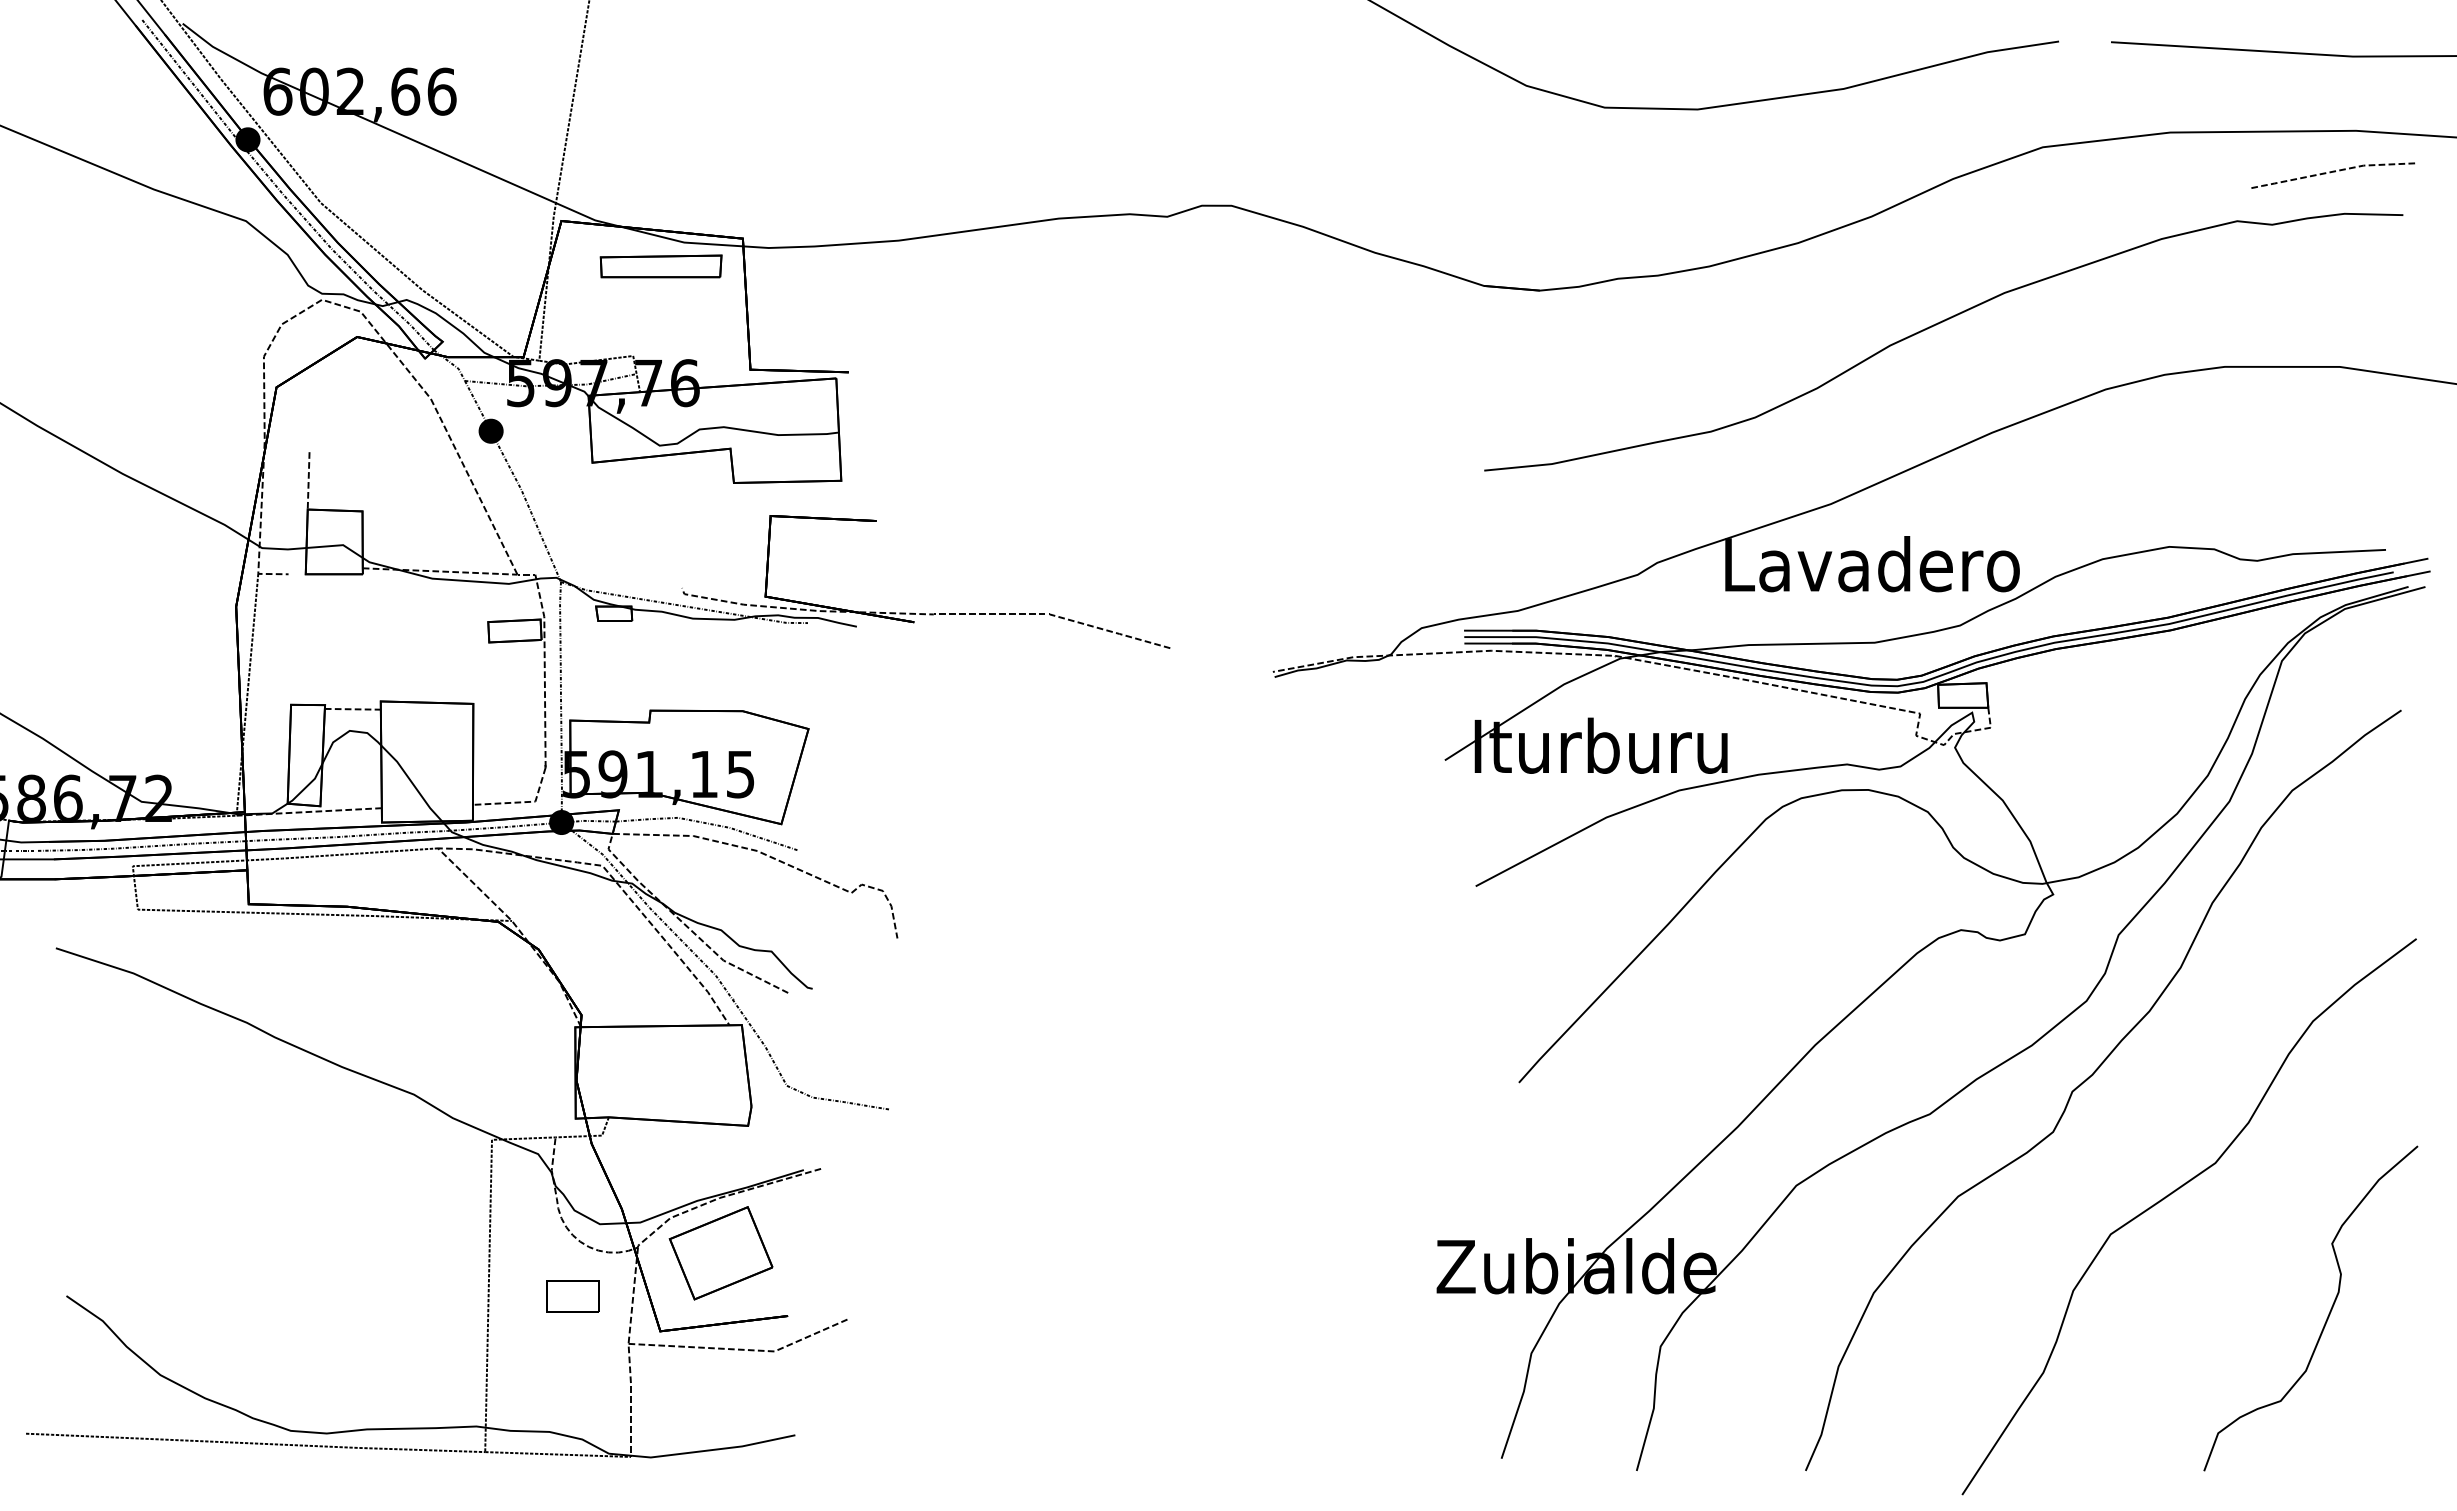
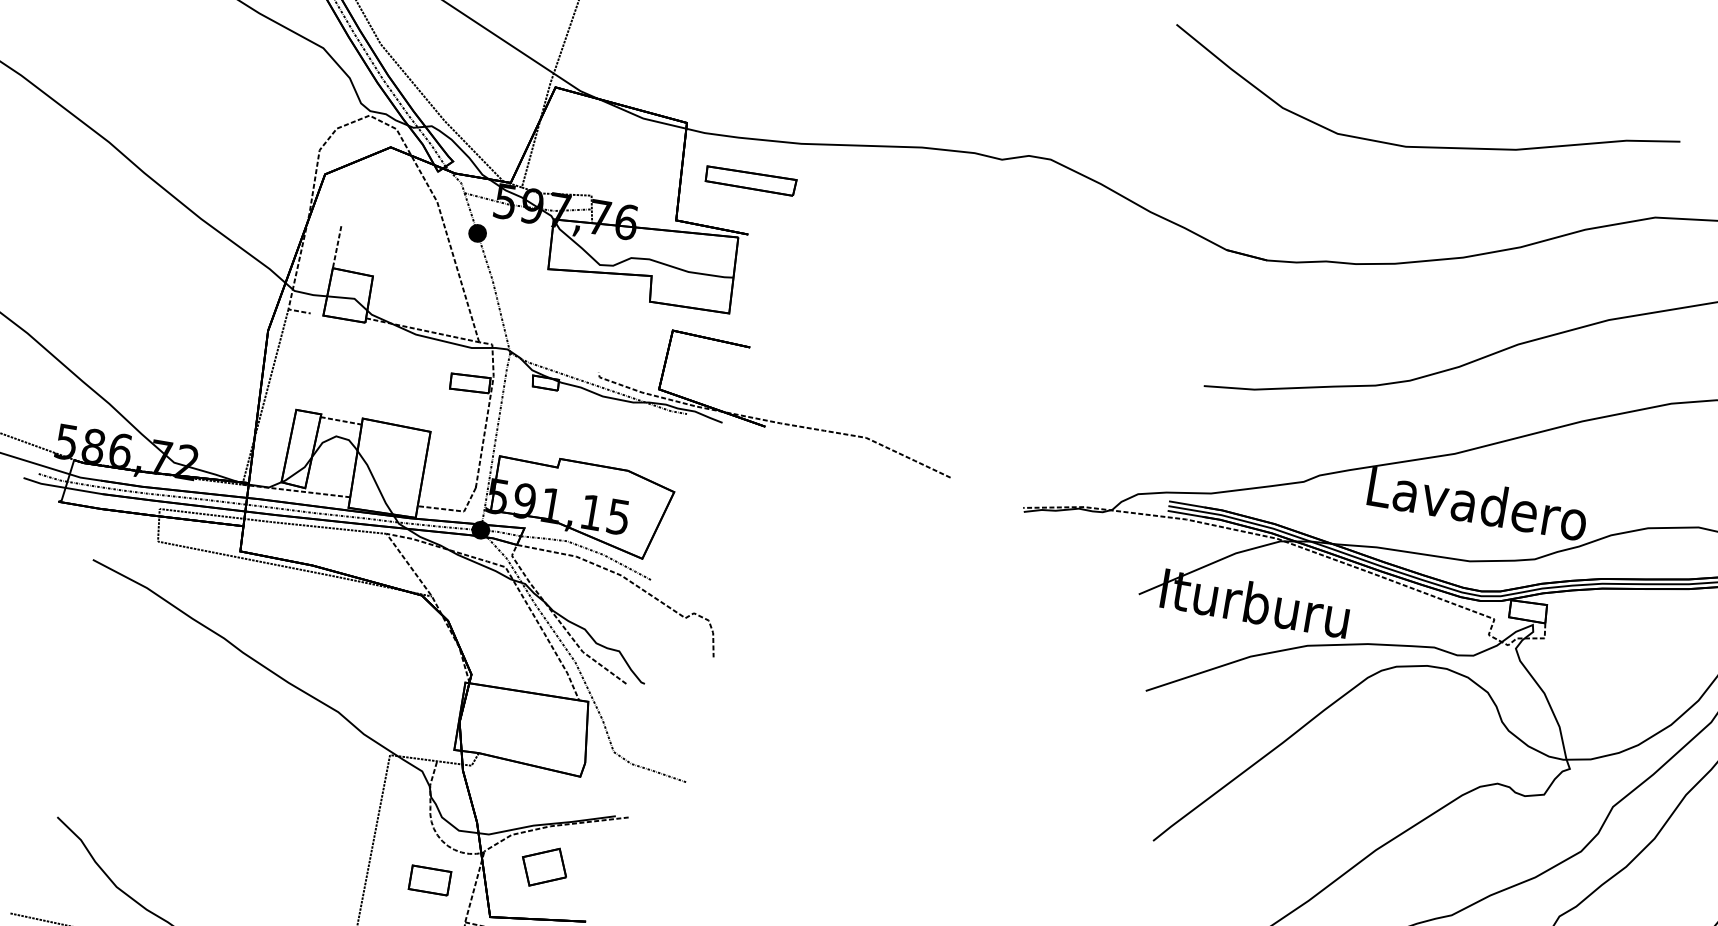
part: (660, 266) -> (750, 180), moved
part: (720, 1253) -> (544, 867), size x0.6

